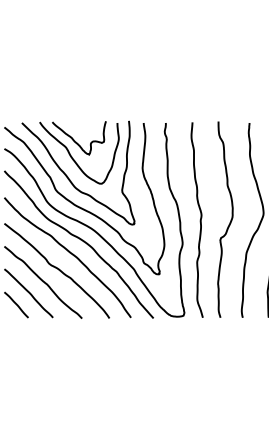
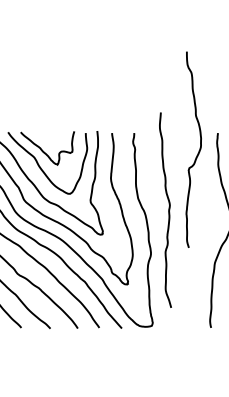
curve: (230, 219) -> (198, 149), moved
curve: (199, 220) -> (167, 210), moved

